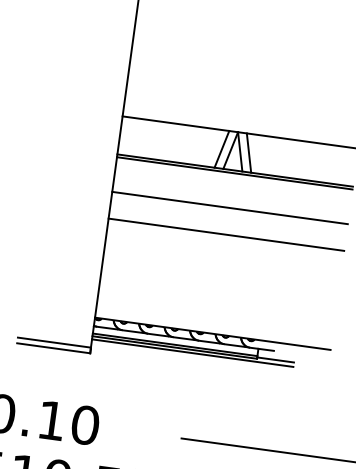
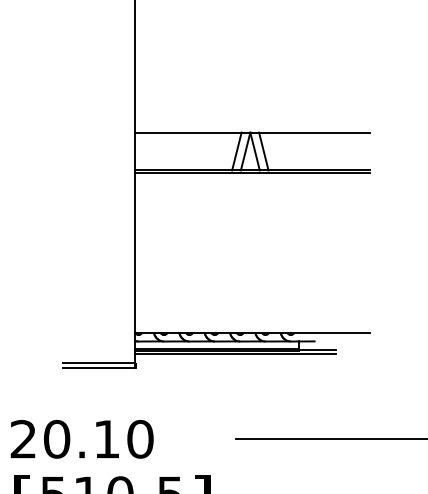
line: (229, 207) -> (252, 207), removed
line: (226, 234) -> (252, 234), removed

